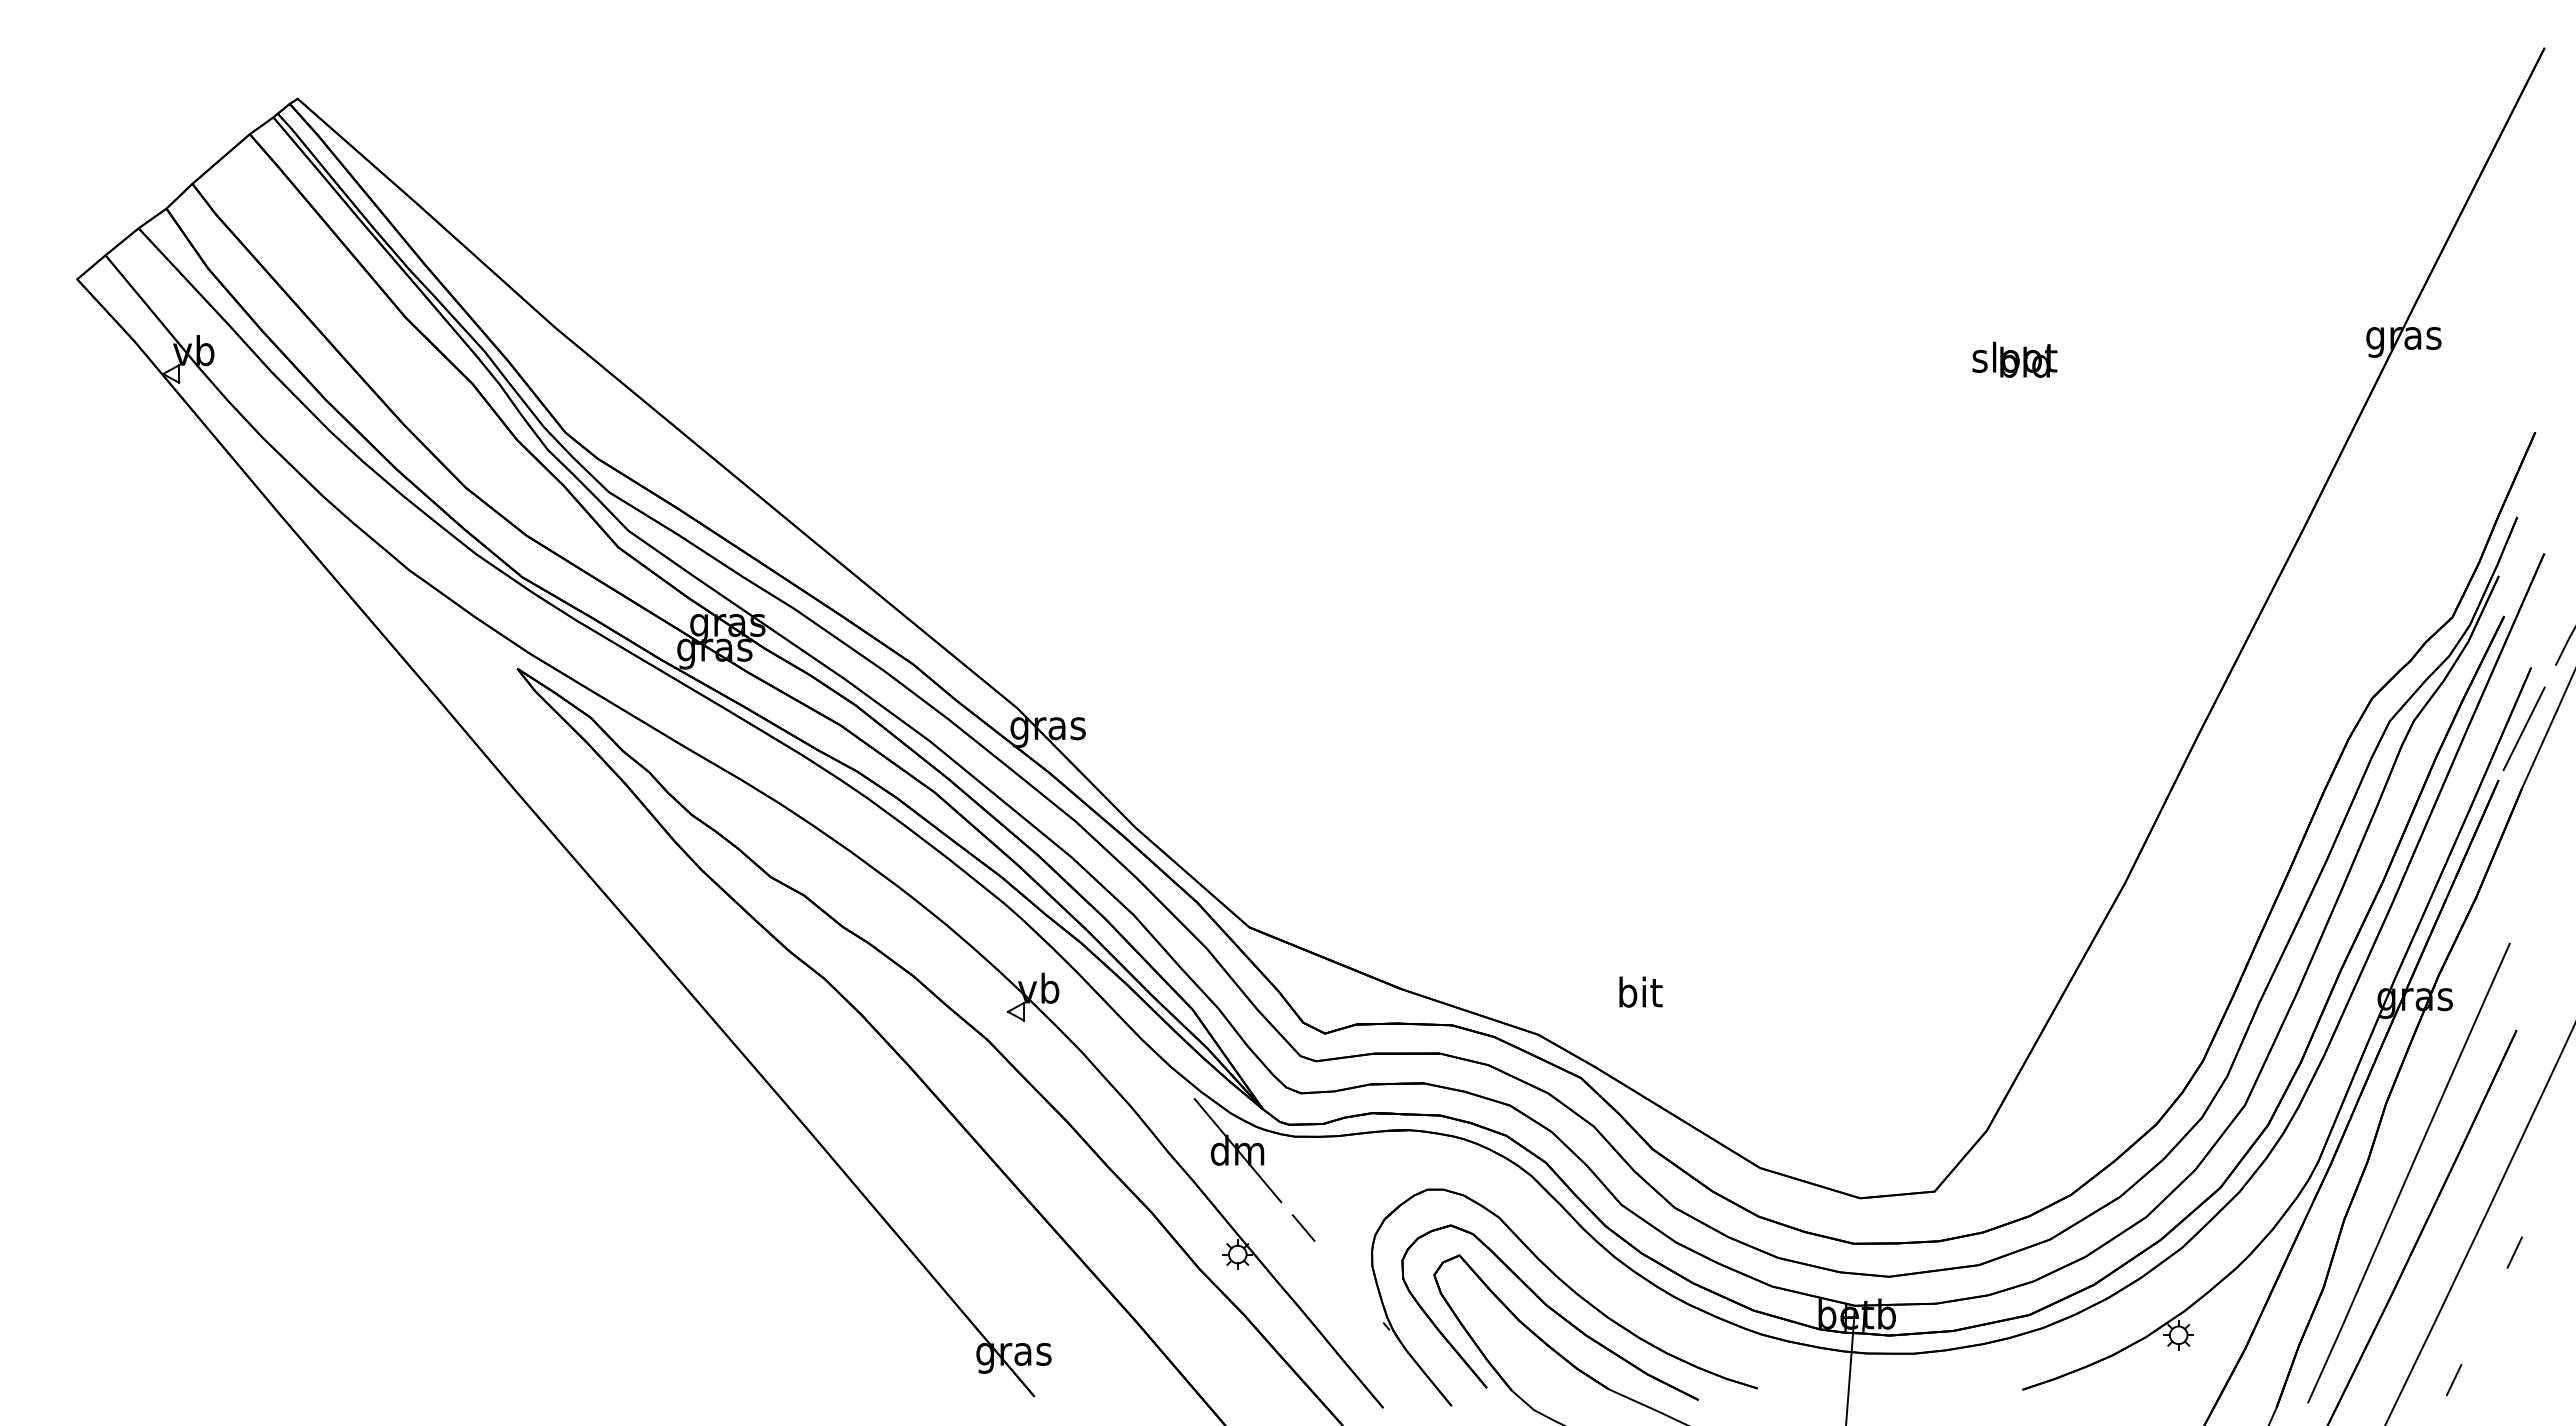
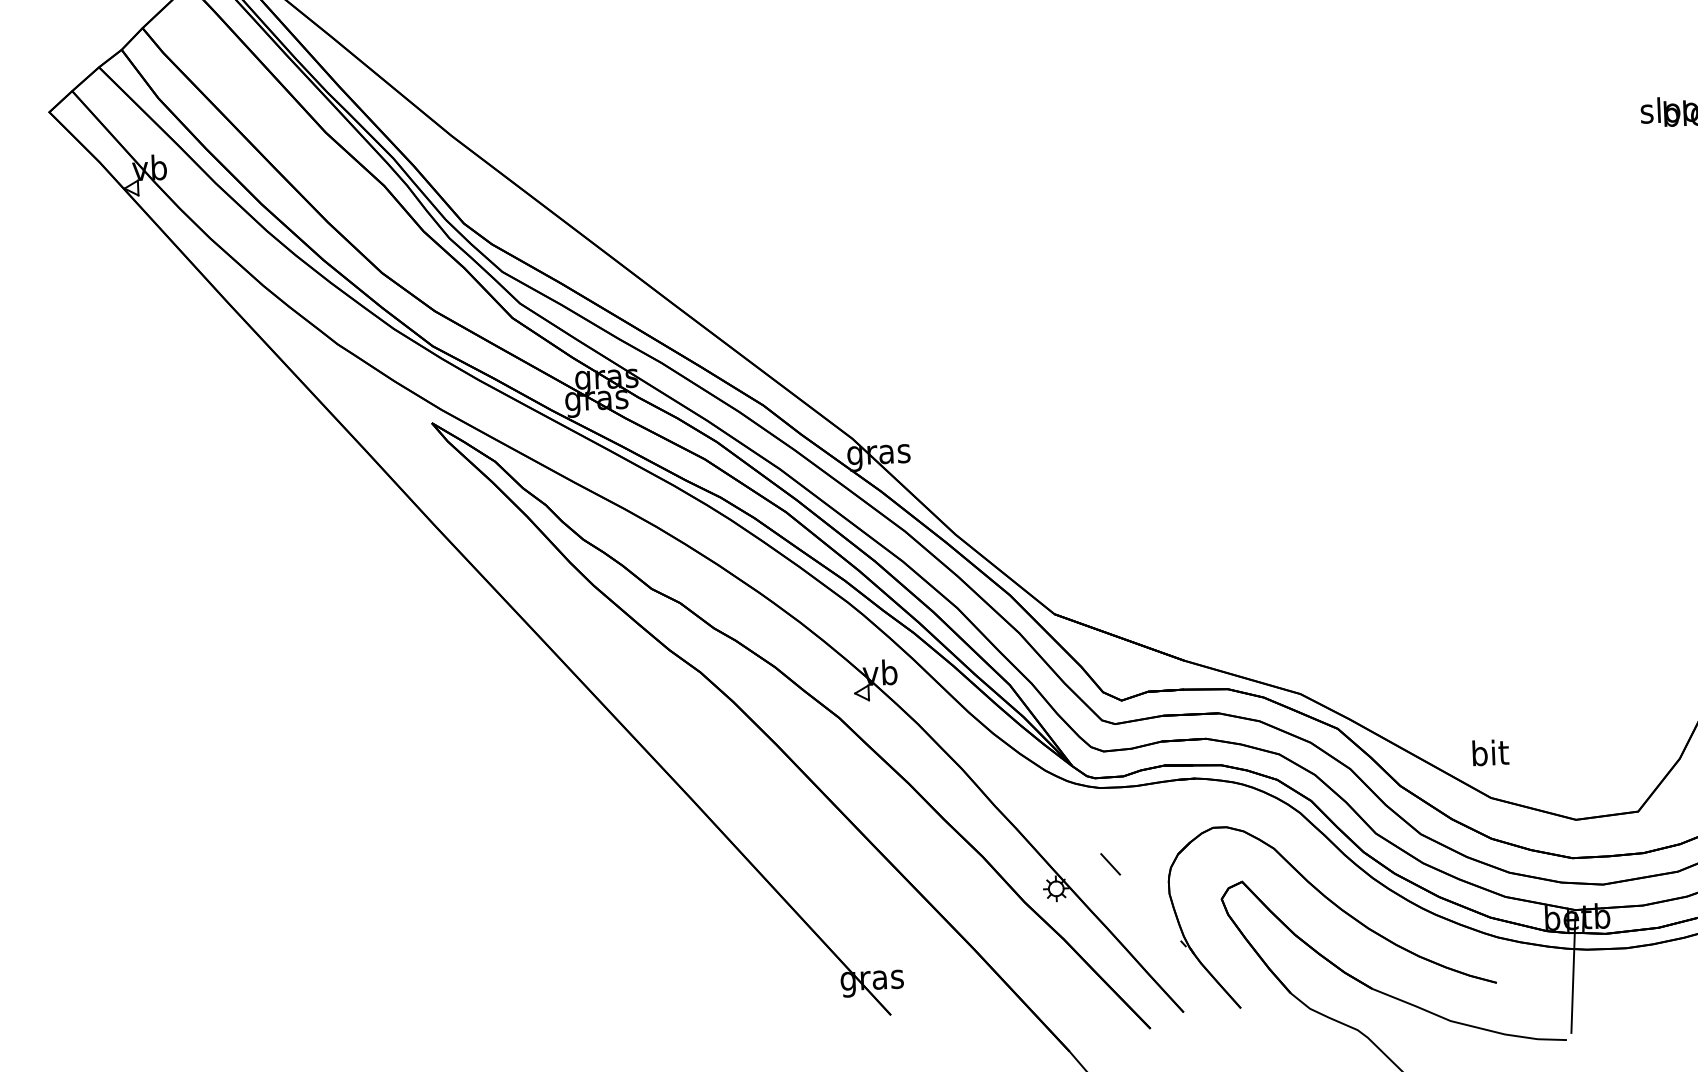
text: (1640, 991) -> (1490, 752), moved
part: (1237, 1150) -> (1052, 801), removed
part: (1549, 1312) -> (1319, 926), removed

